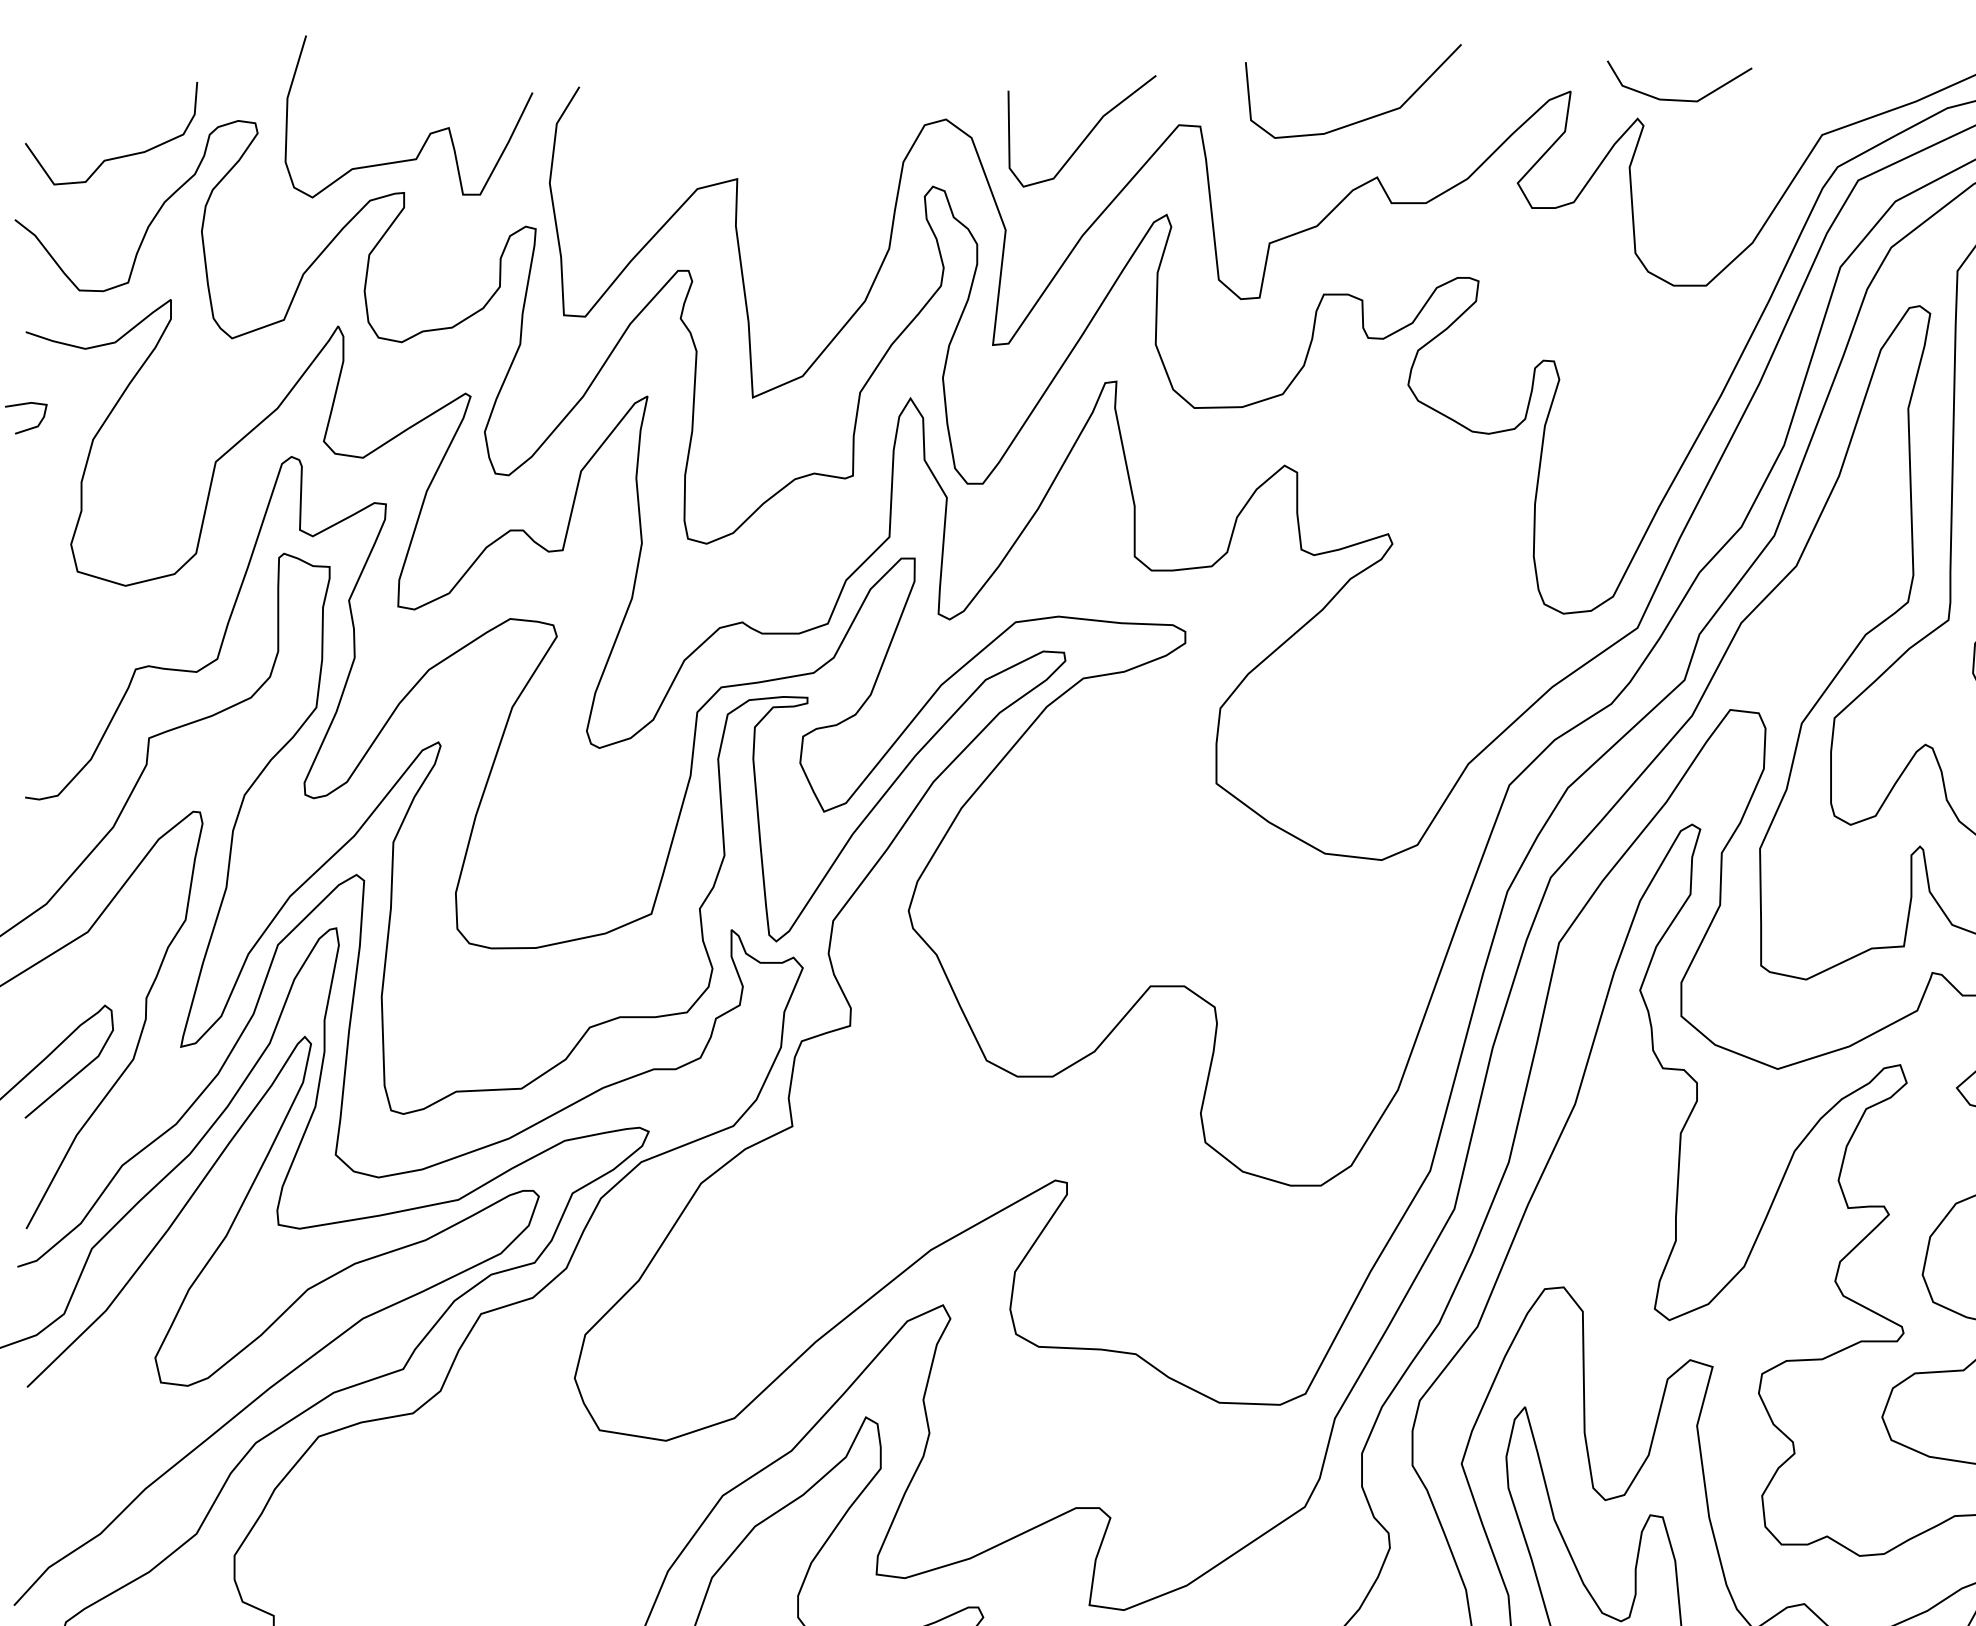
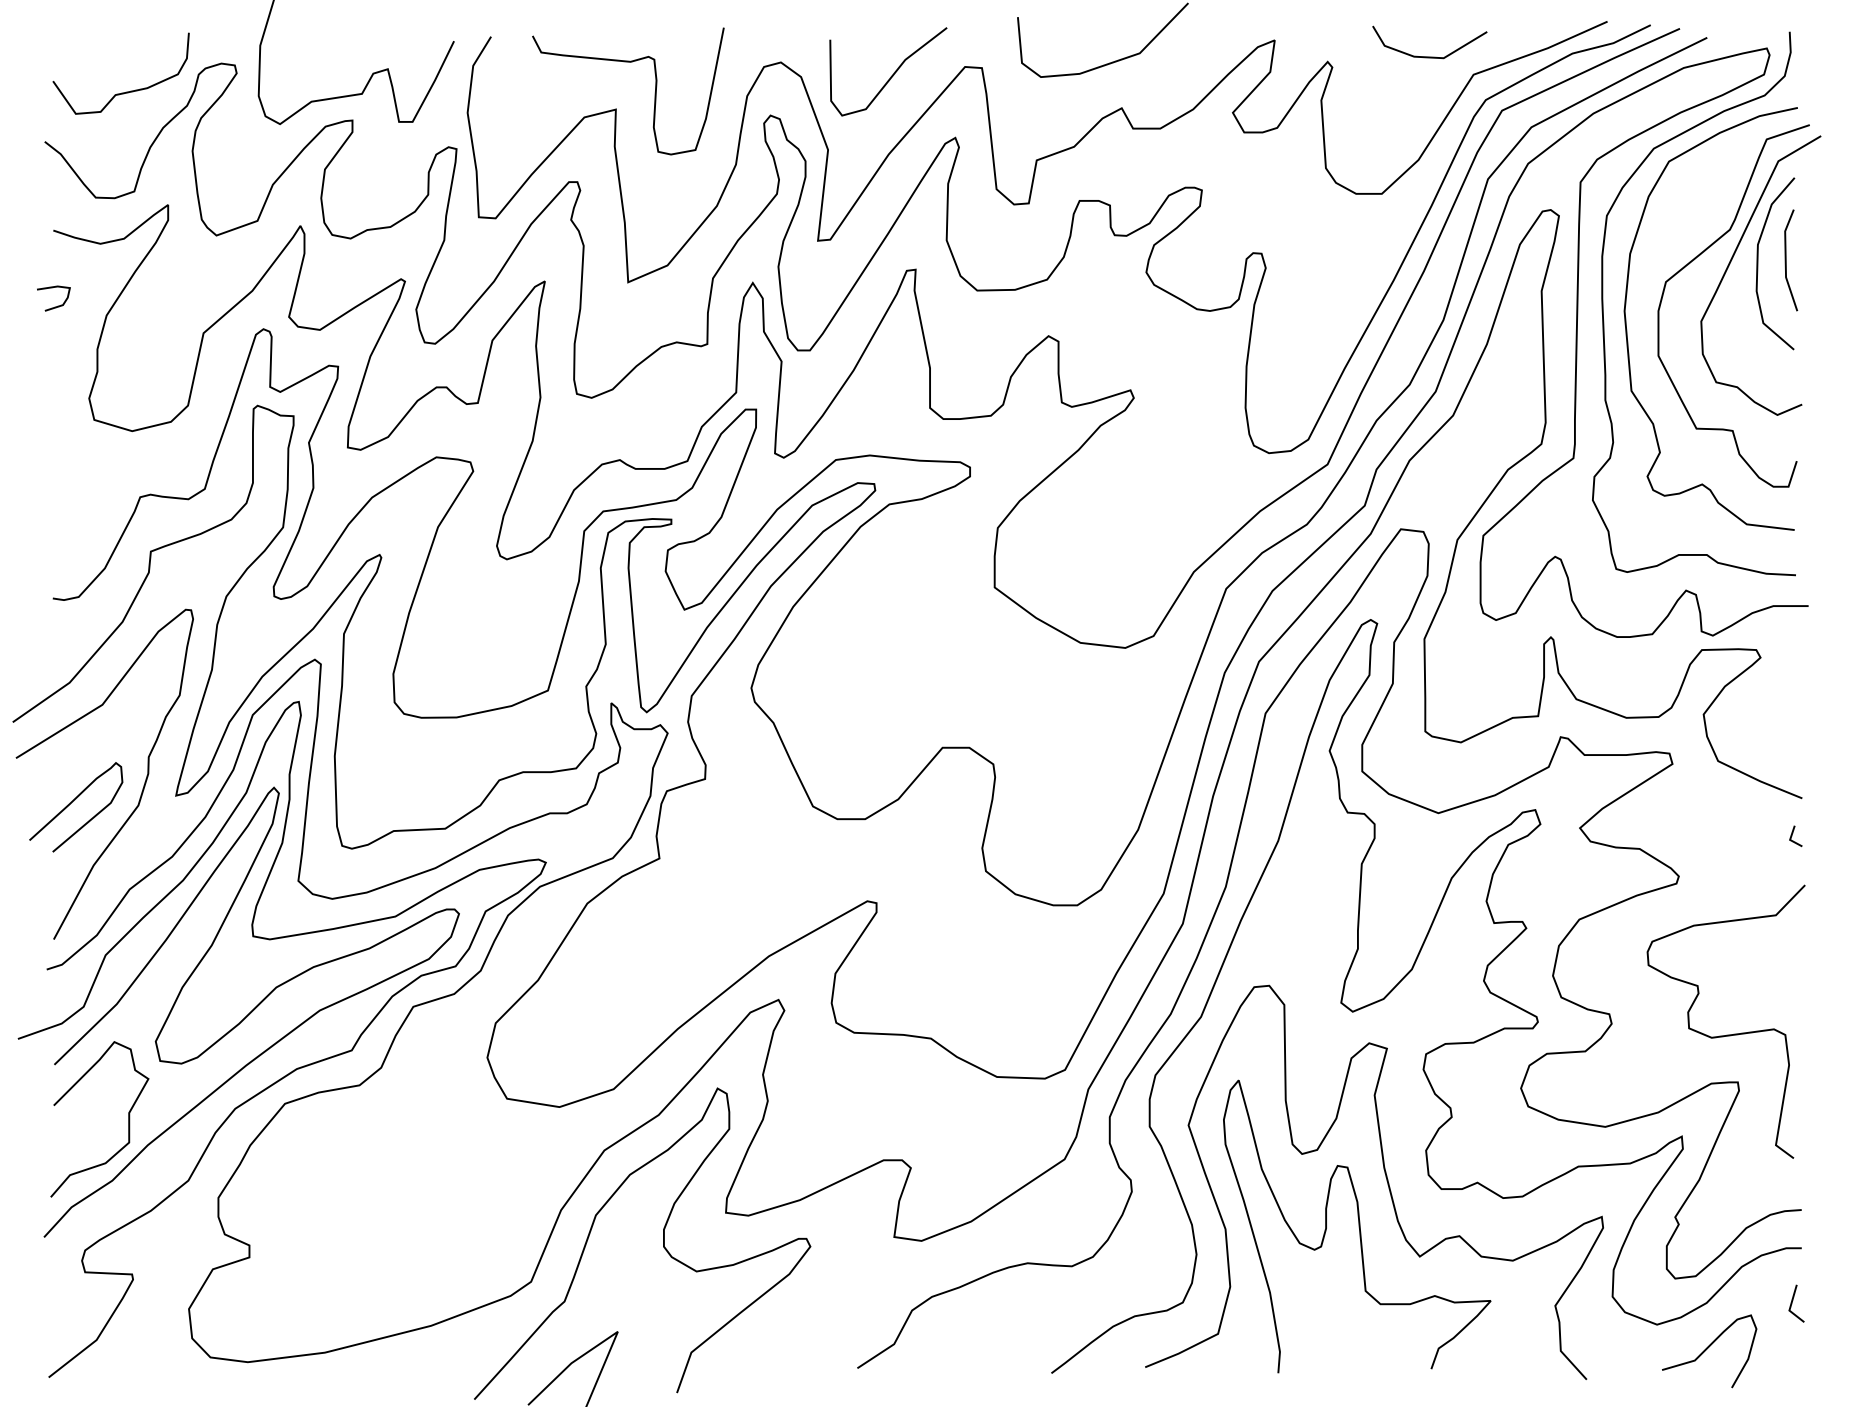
line: (1679, 99) -> (1429, 56), moved
curve: (786, 157) -> (654, 92), added
curve: (120, 1456) -> (128, 1119), added

